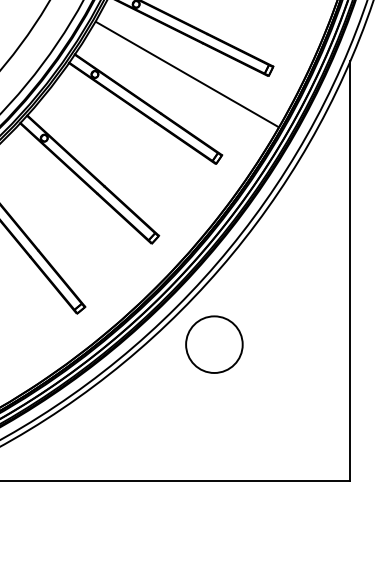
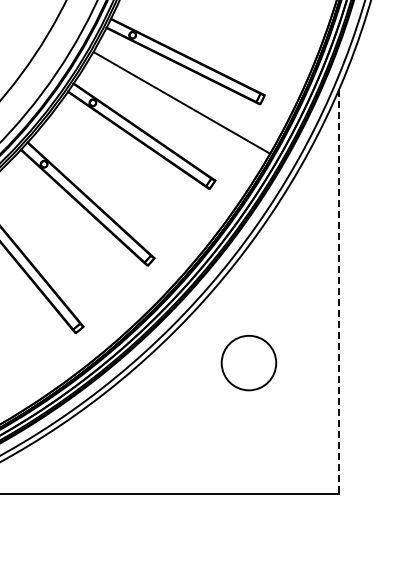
line: (349, 271) -> (338, 292), solid -> dashed
circle: (213, 344) -> (248, 362), moved

